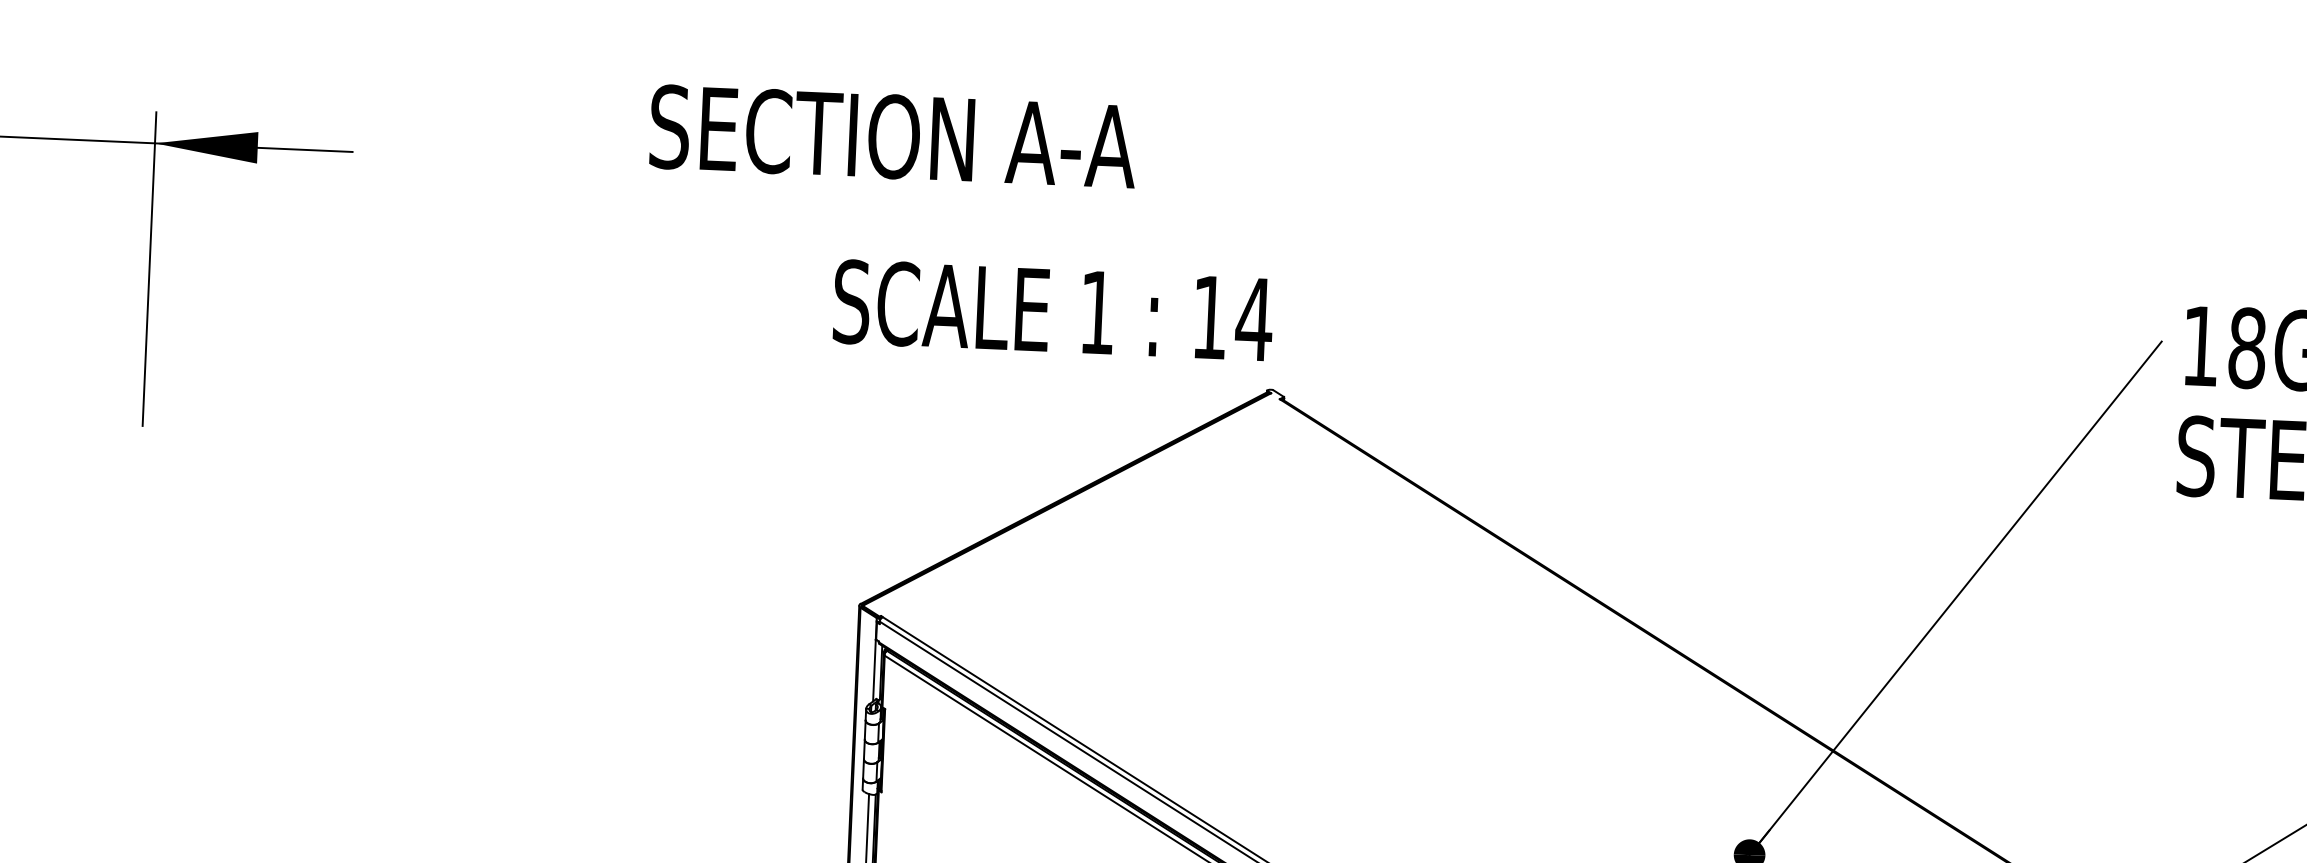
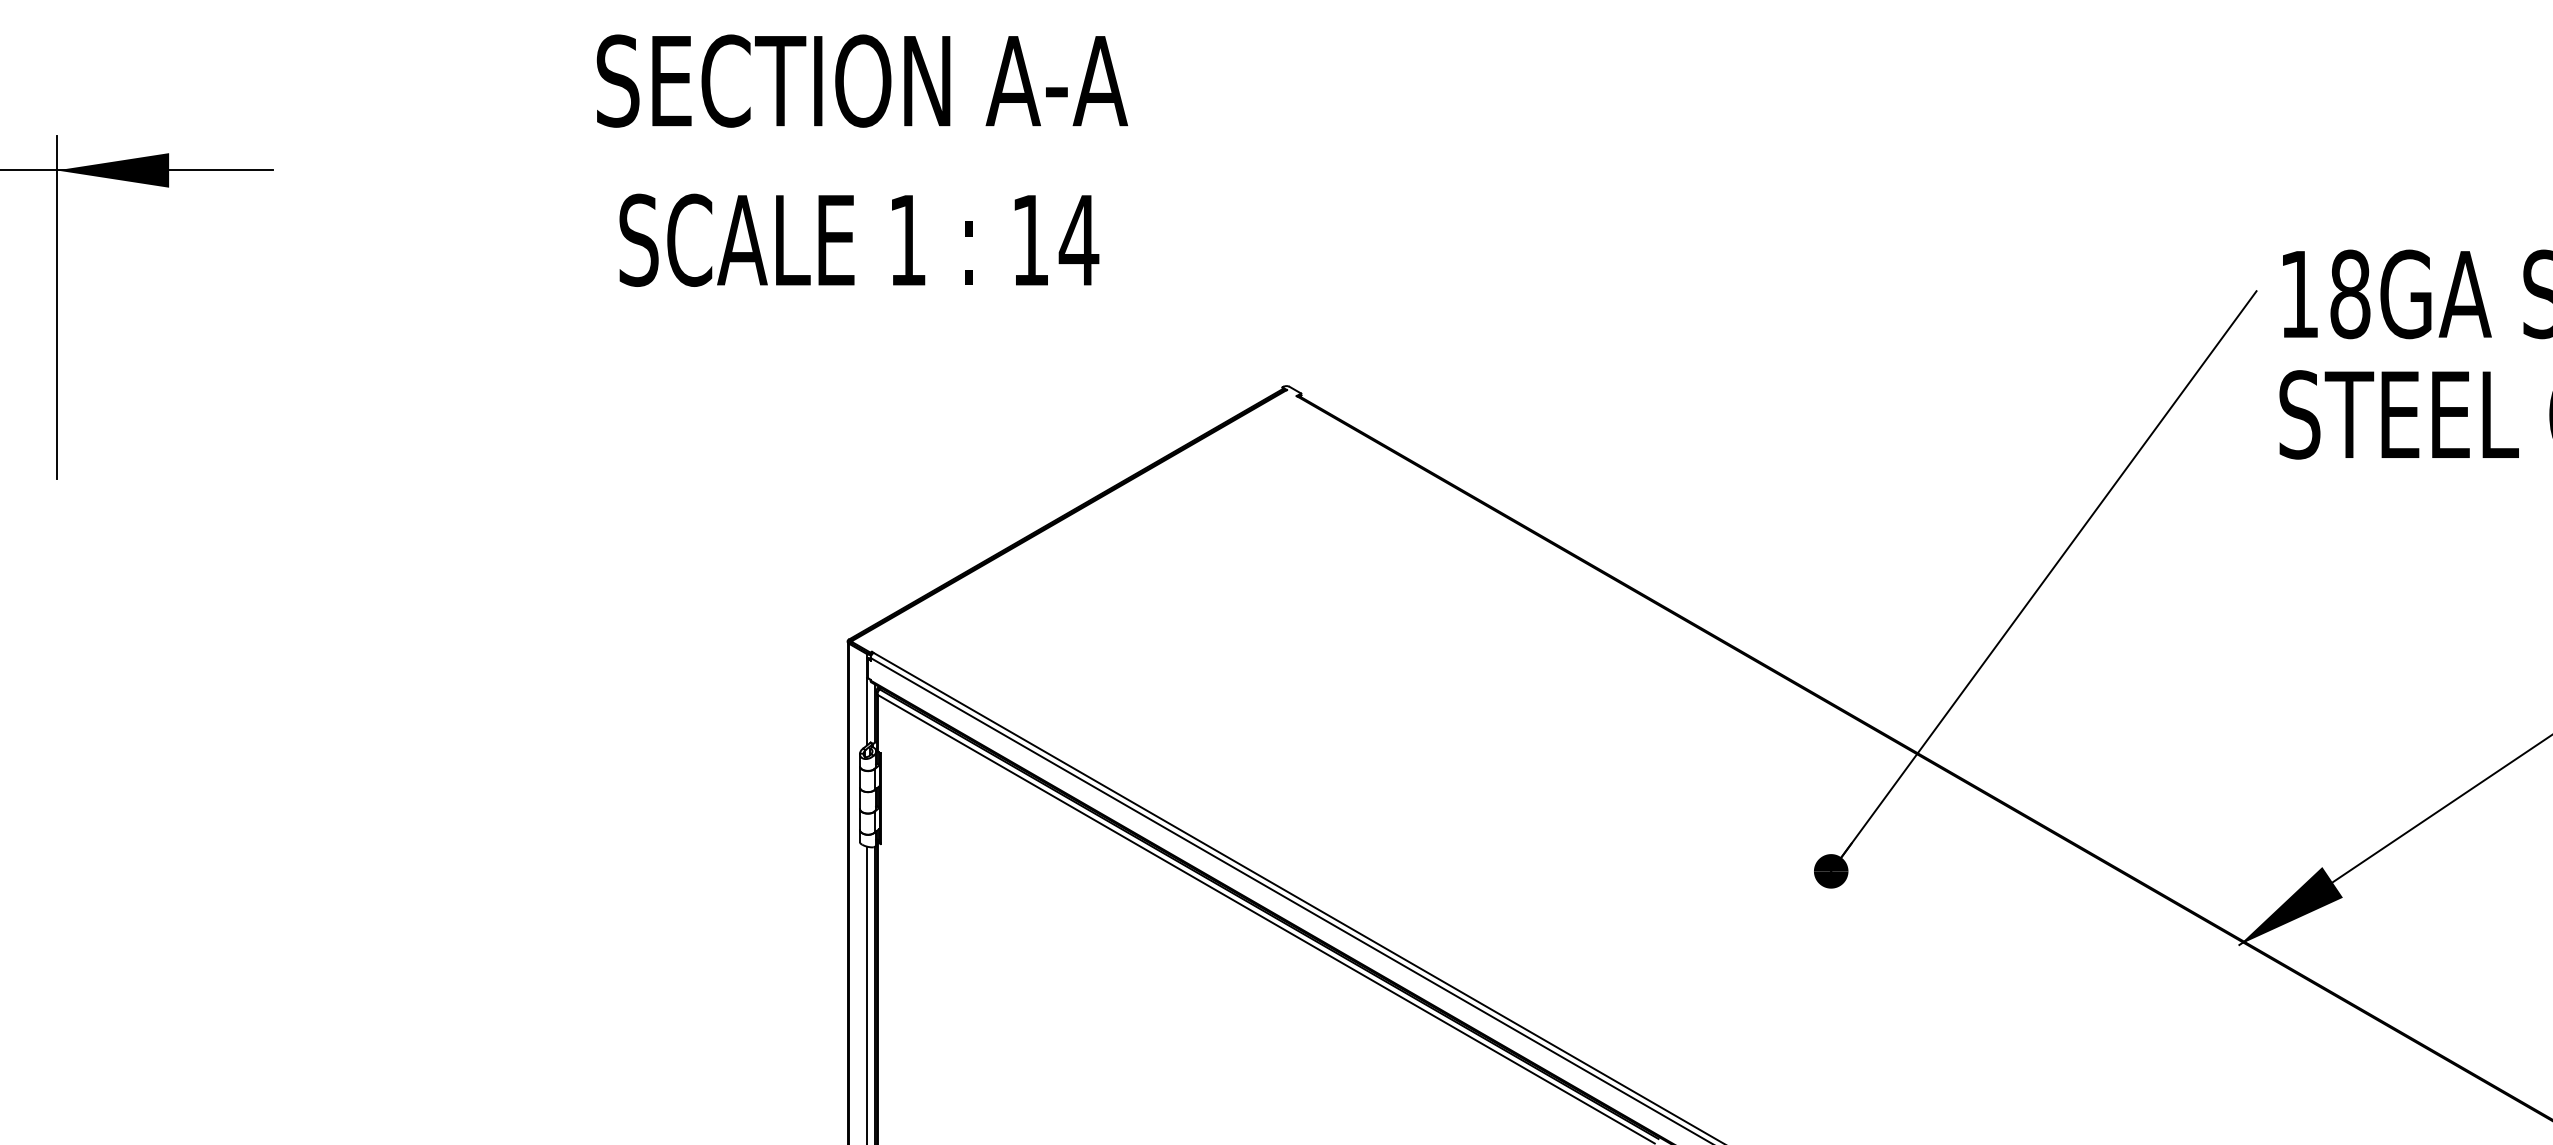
text: (892, 136) -> (861, 80), moved
text: (1053, 309) -> (859, 239), moved

